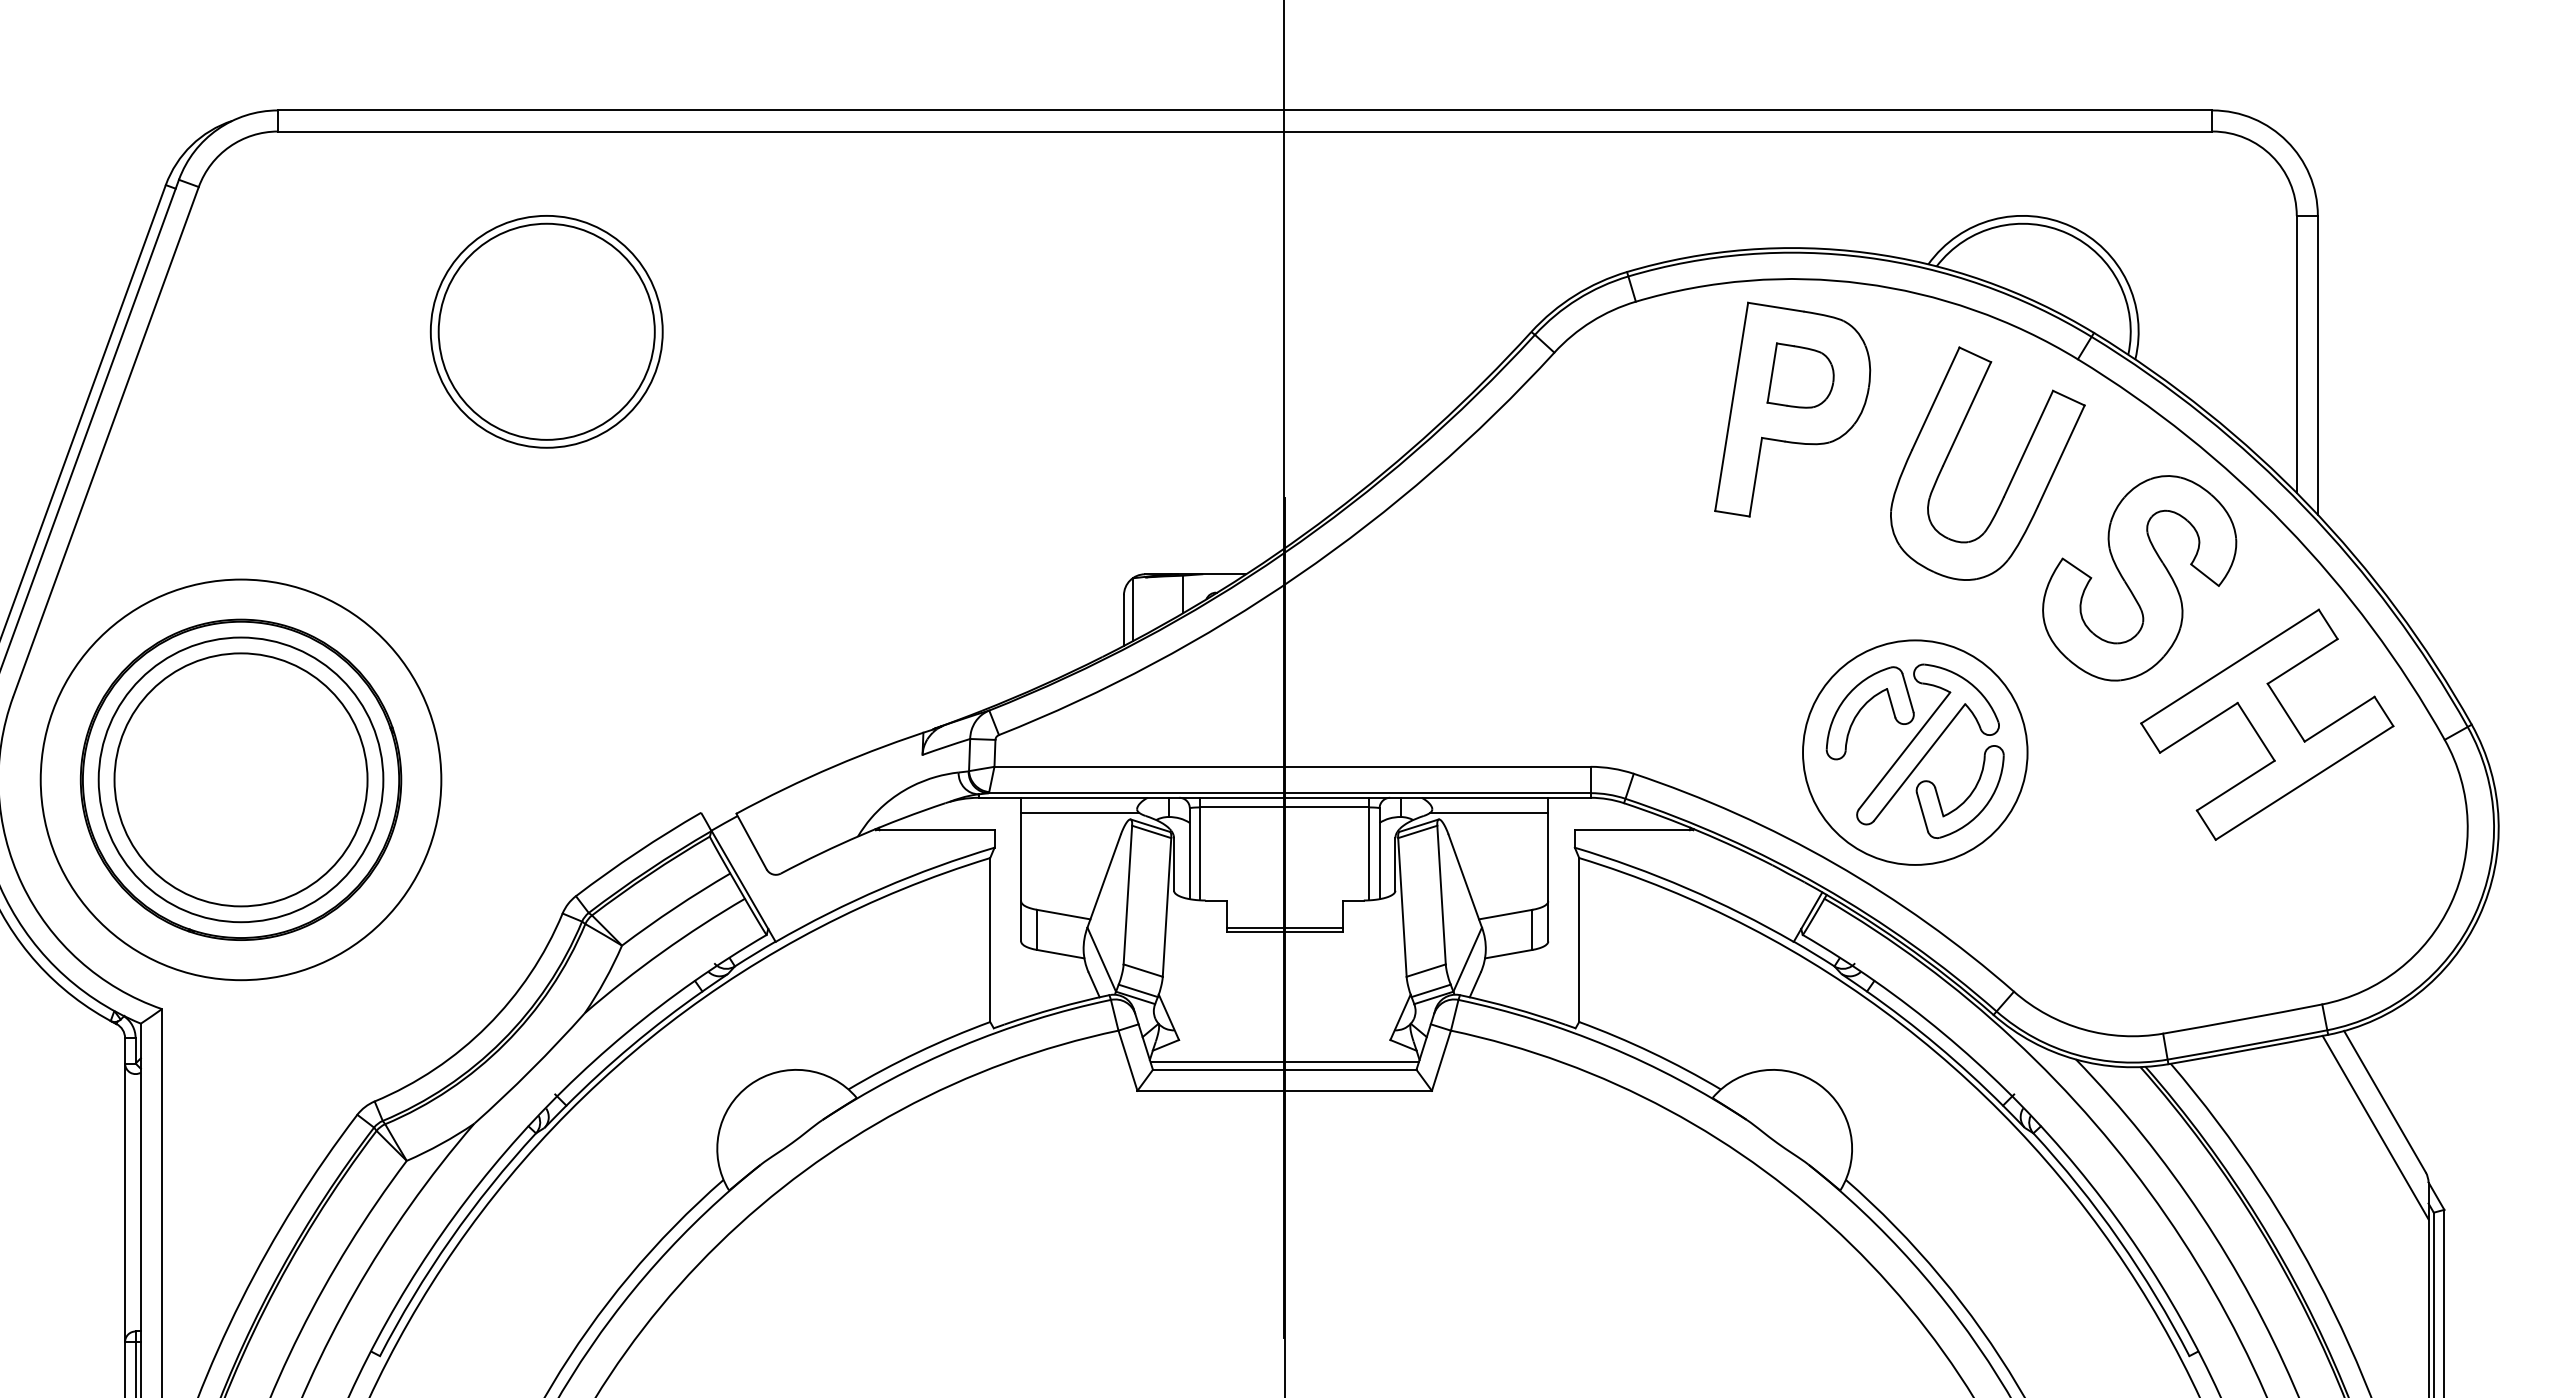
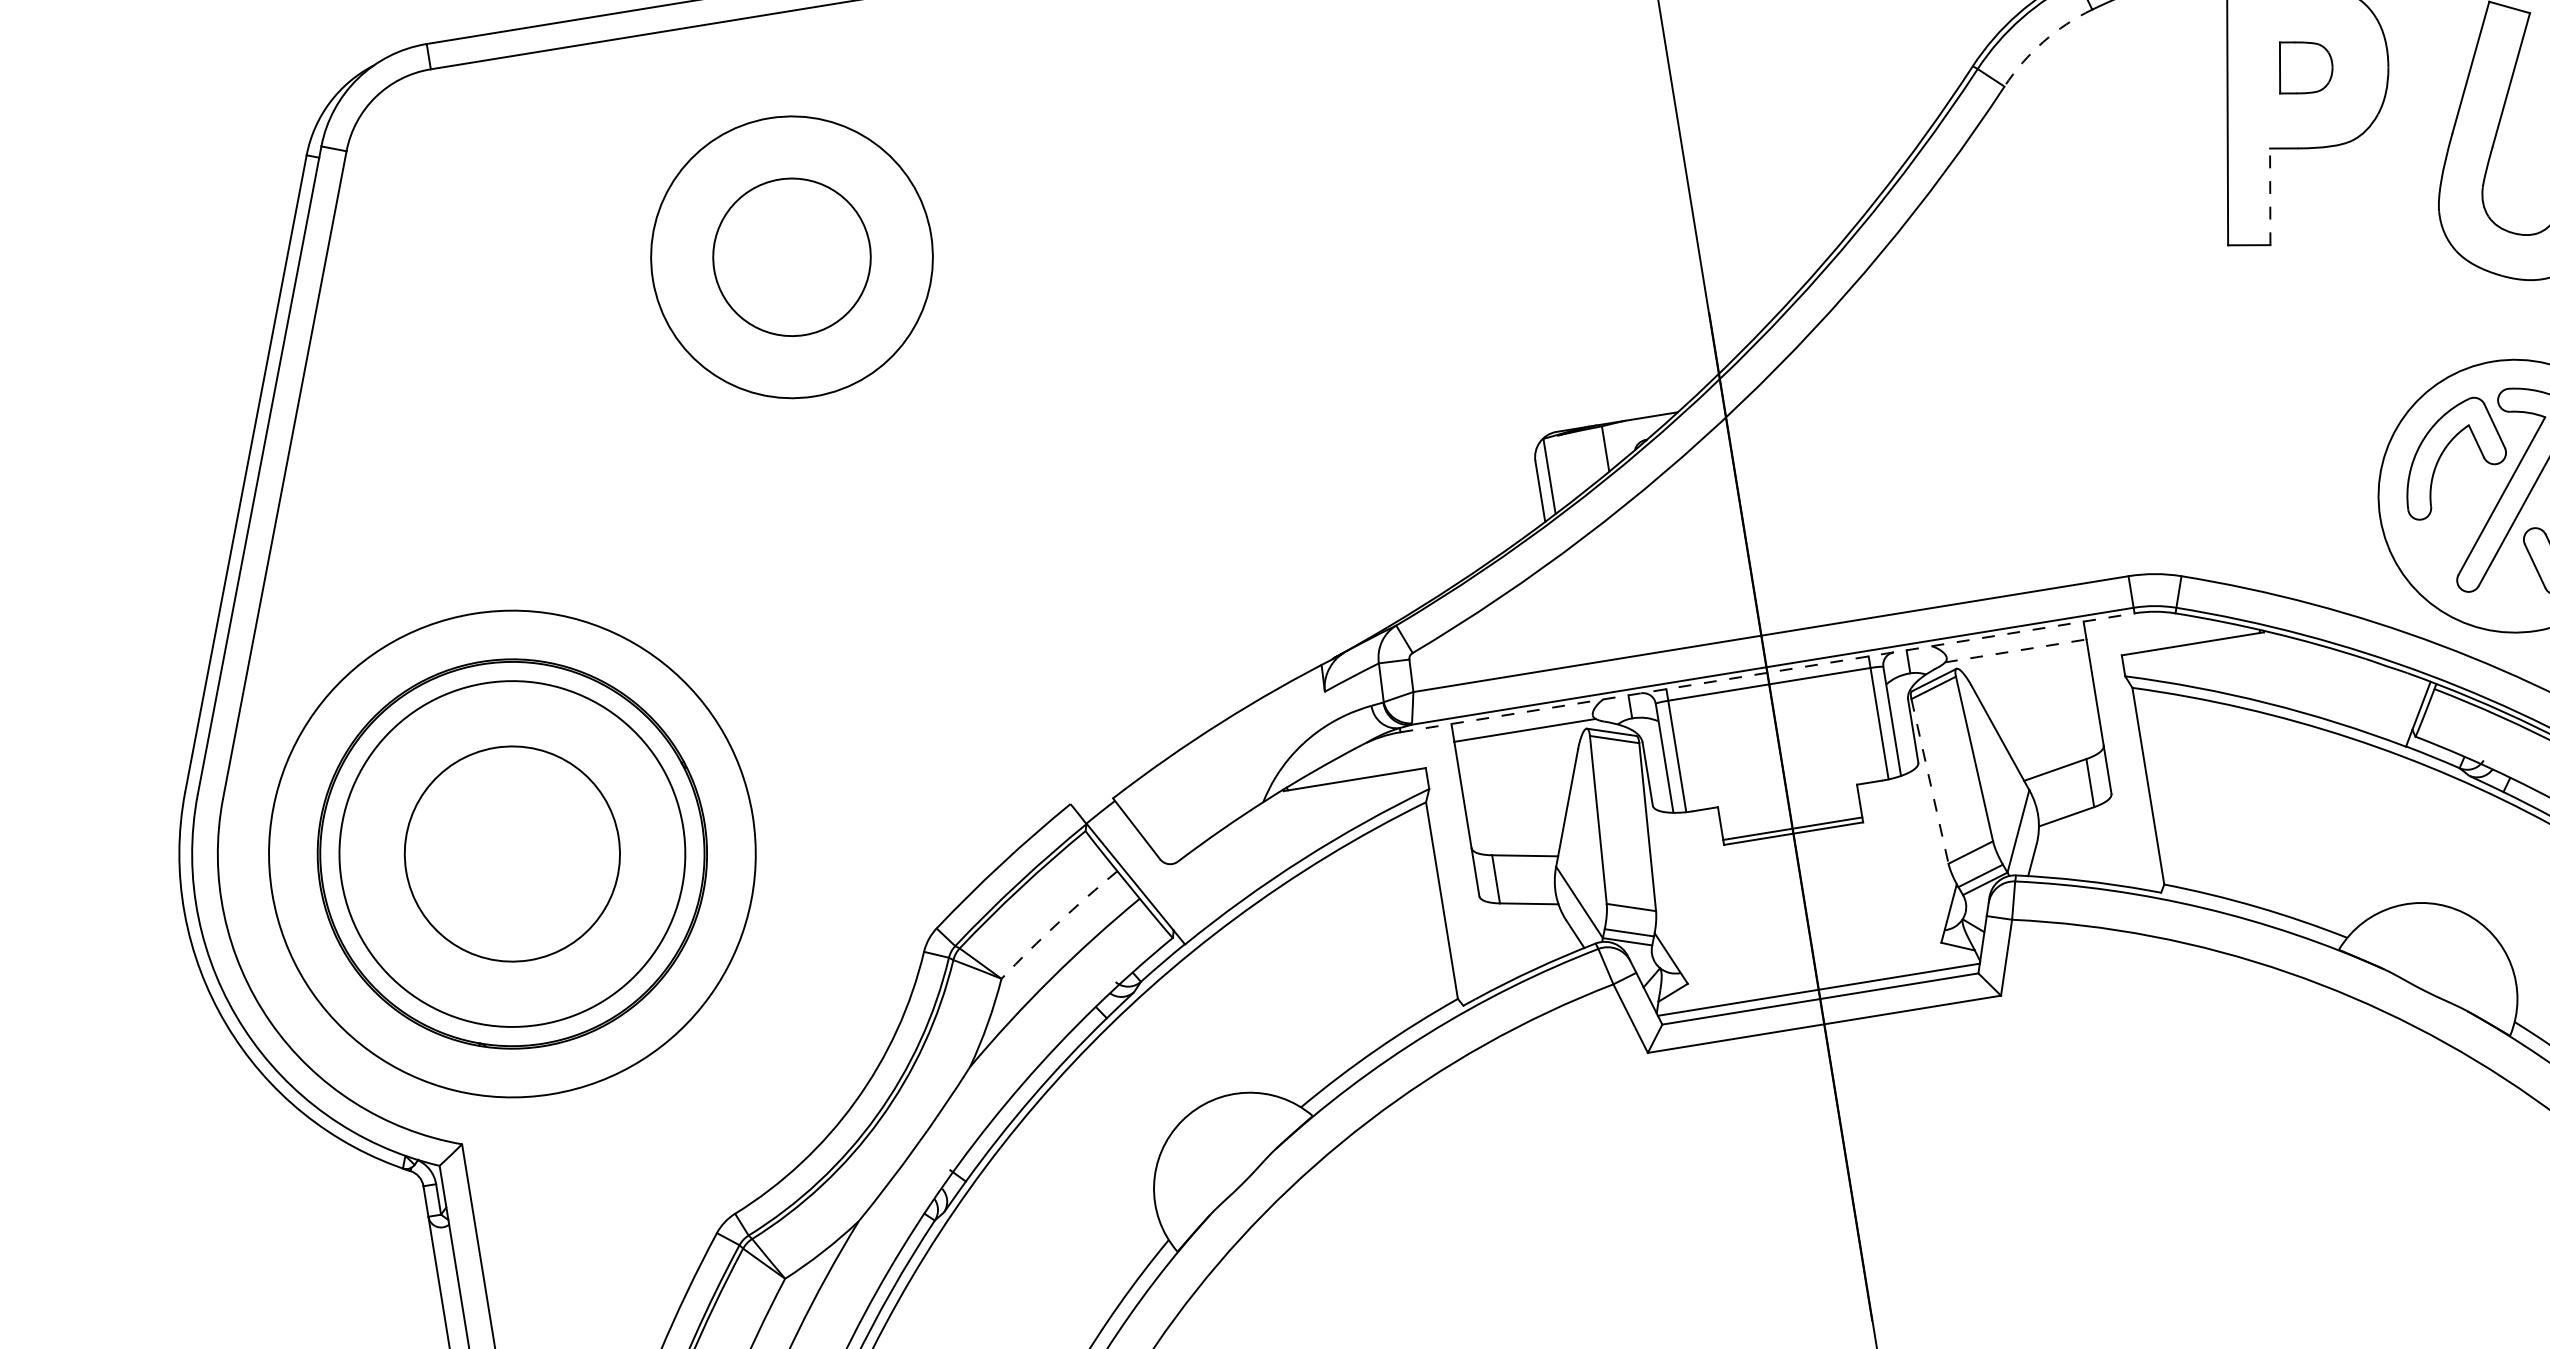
arc: (1591, 321) -> (2042, 42), solid -> dashed
circle: (546, 331) -> (791, 256), size x0.6
part: (1800, 375) -> (2304, 66), size x0.7
line: (1755, 477) -> (2269, 197), solid -> dashed
circle: (240, 779) -> (511, 853), size x0.7
line: (1285, 797) -> (1768, 672), solid -> dashed
line: (1489, 812) -> (2015, 650), solid -> dashed
arc: (675, 907) -> (1058, 922), solid -> dashed
line: (1402, 907) -> (1930, 781), solid -> dashed

